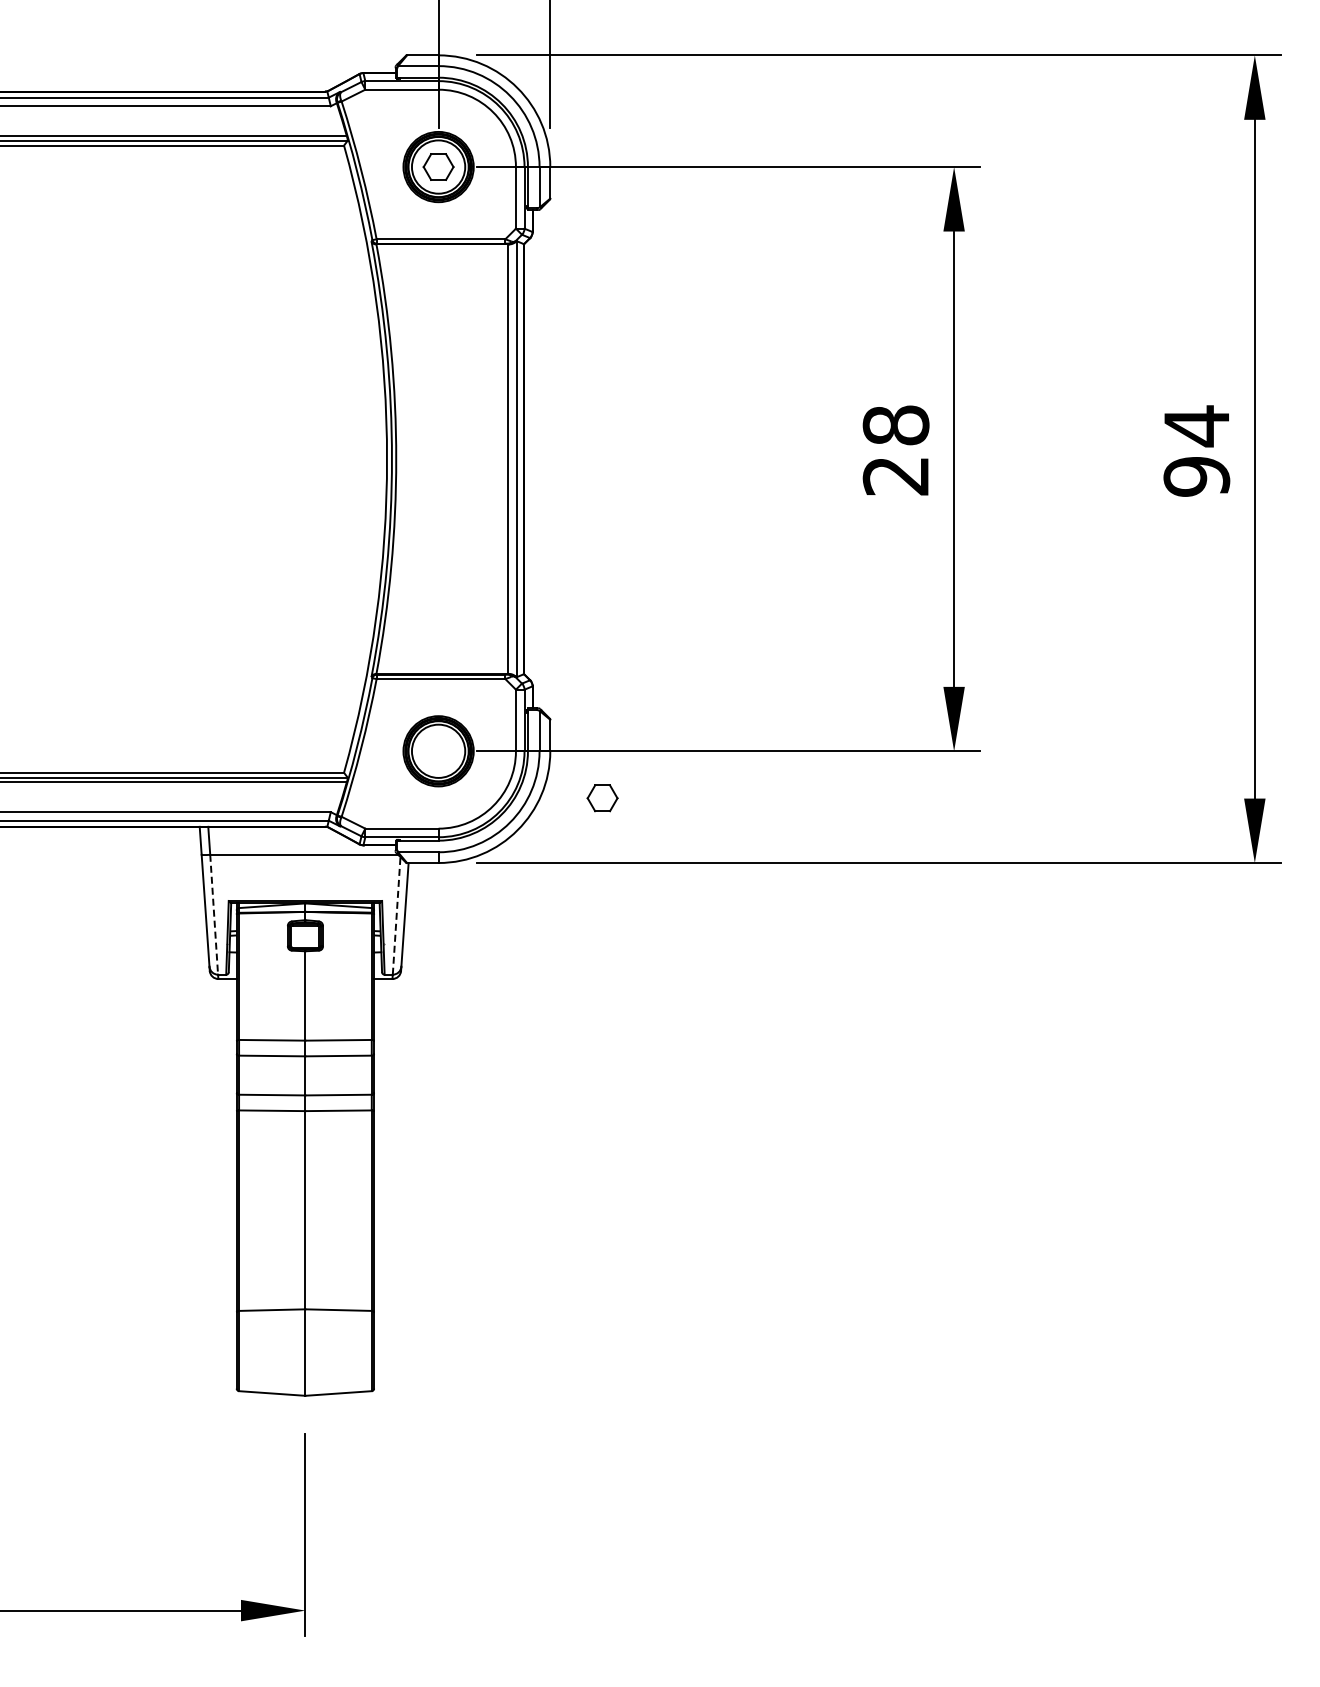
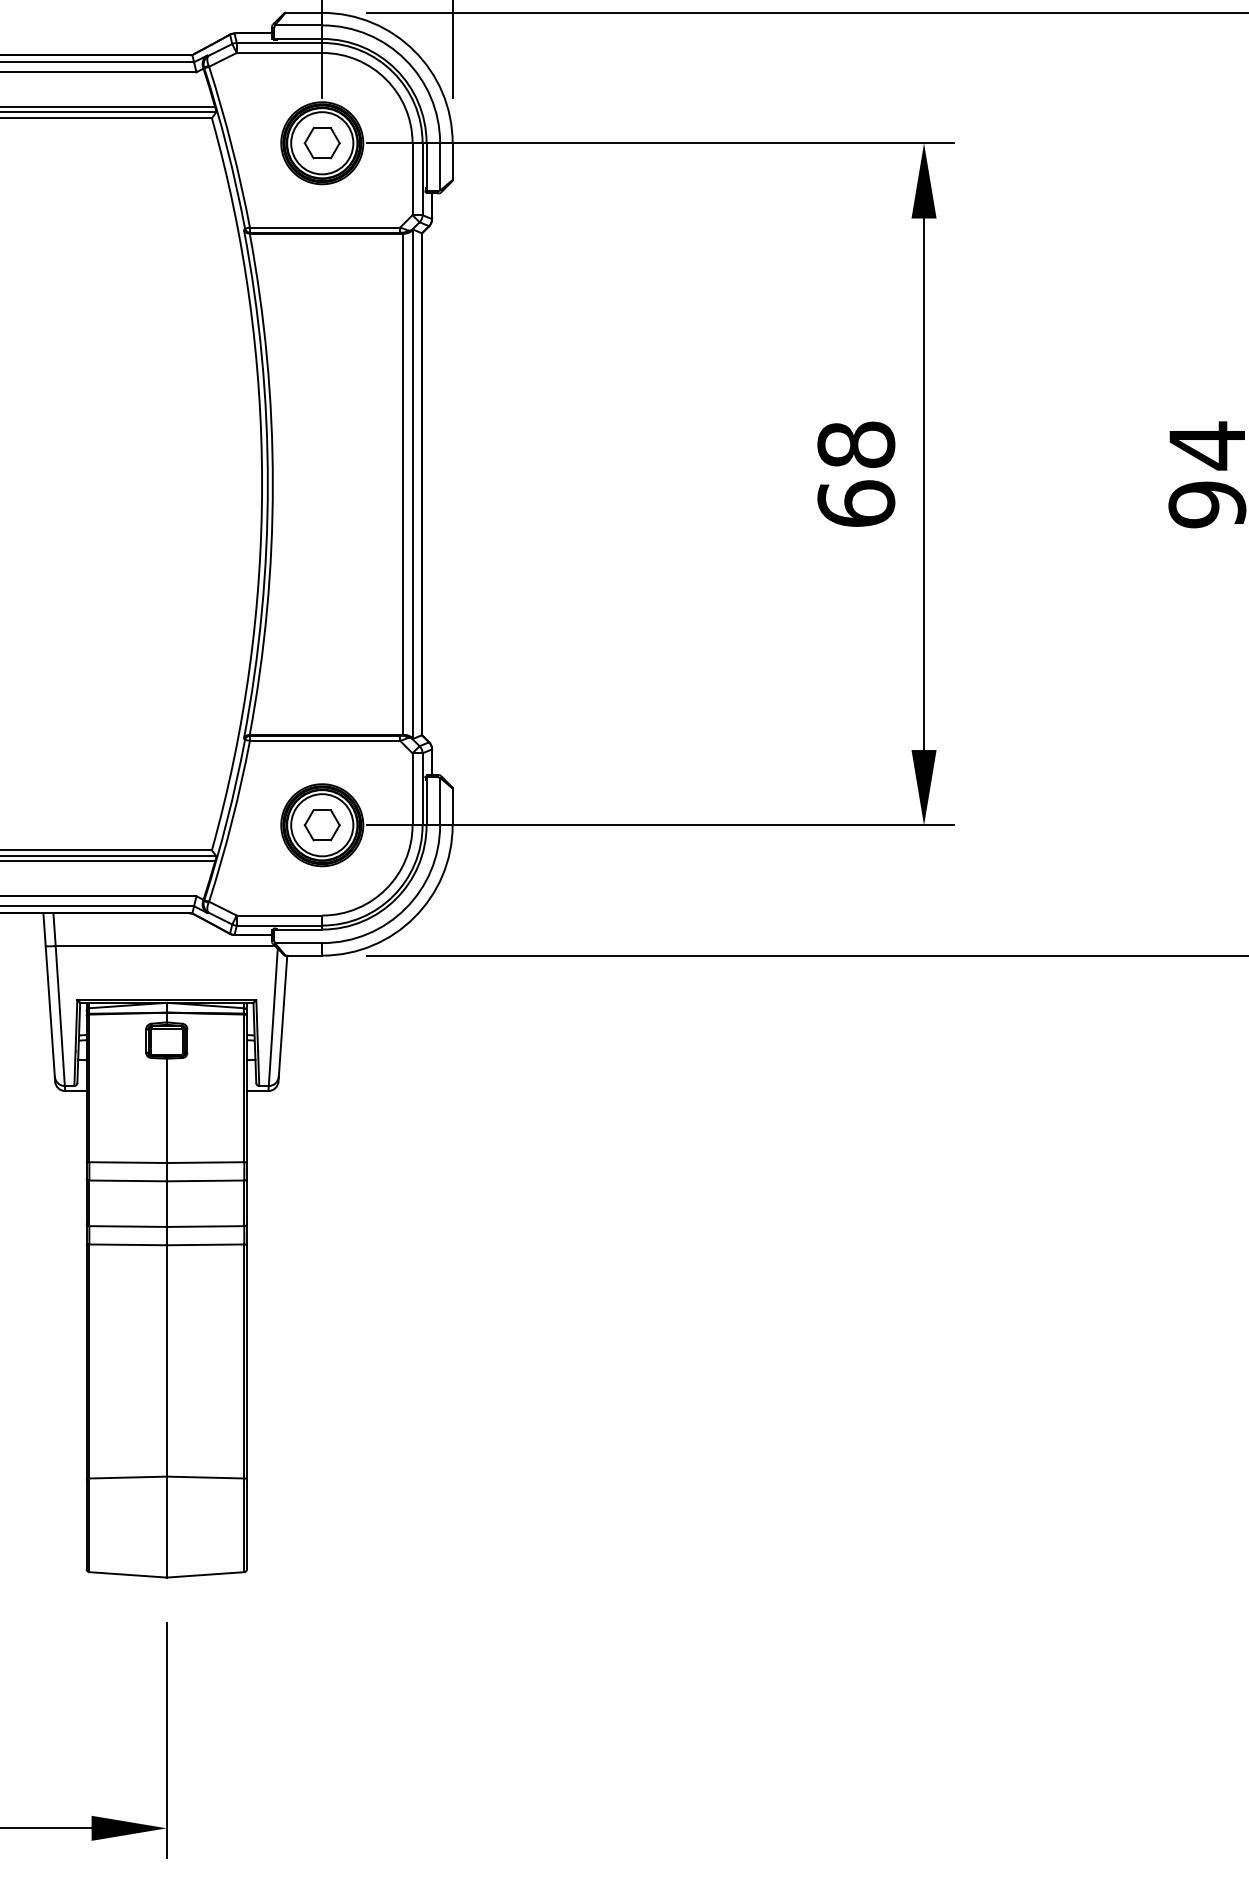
text: (895, 475) -> (855, 503), 28 -> 68
part: (602, 798) -> (322, 825), moved
line: (214, 915) -> (60, 1016), dashed -> solid
line: (396, 915) -> (273, 1016), dashed -> solid

